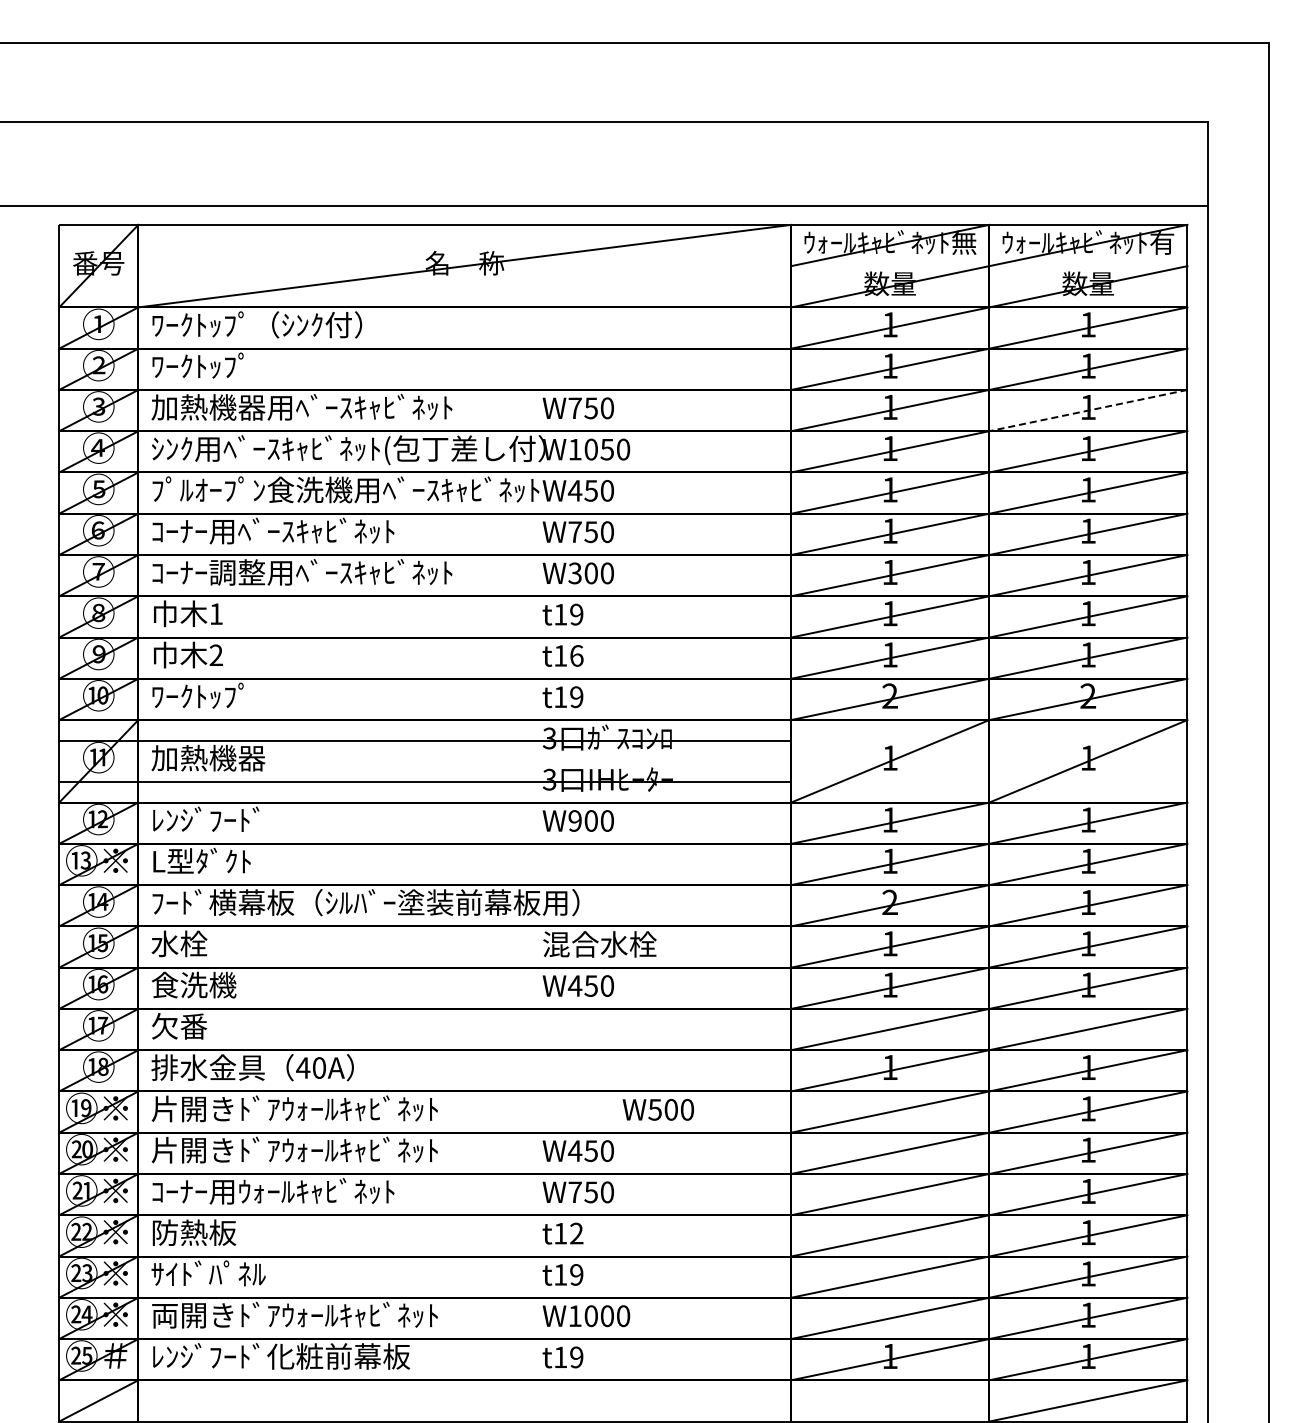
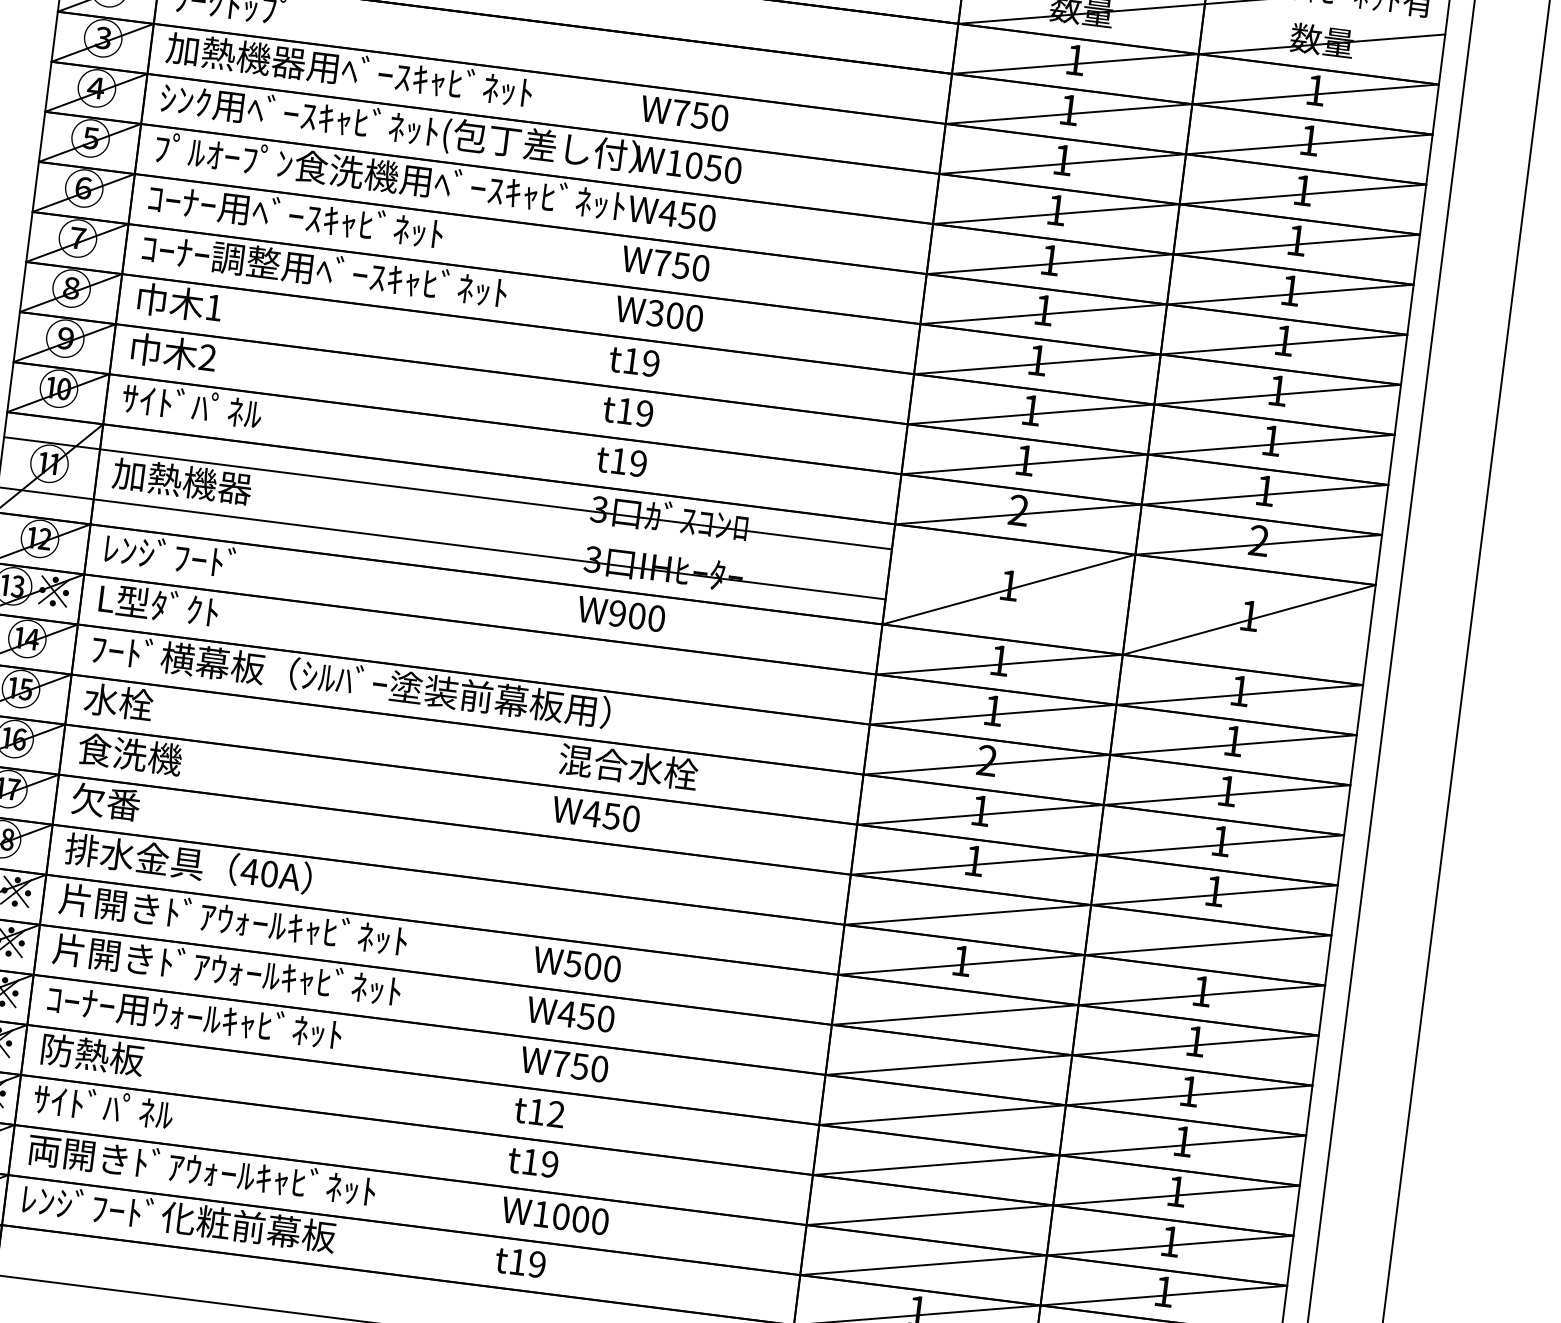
line: (1087, 410) -> (1301, 194), dashed -> solid
text: (576, 655) -> (644, 413), t16 -> t19
text: (208, 695) -> (192, 405), ﾜｰｸﾄｯﾌﾟ -> ｻｲﾄﾞﾊﾟﾈﾙ
text: (657, 1109) -> (576, 963), moved

